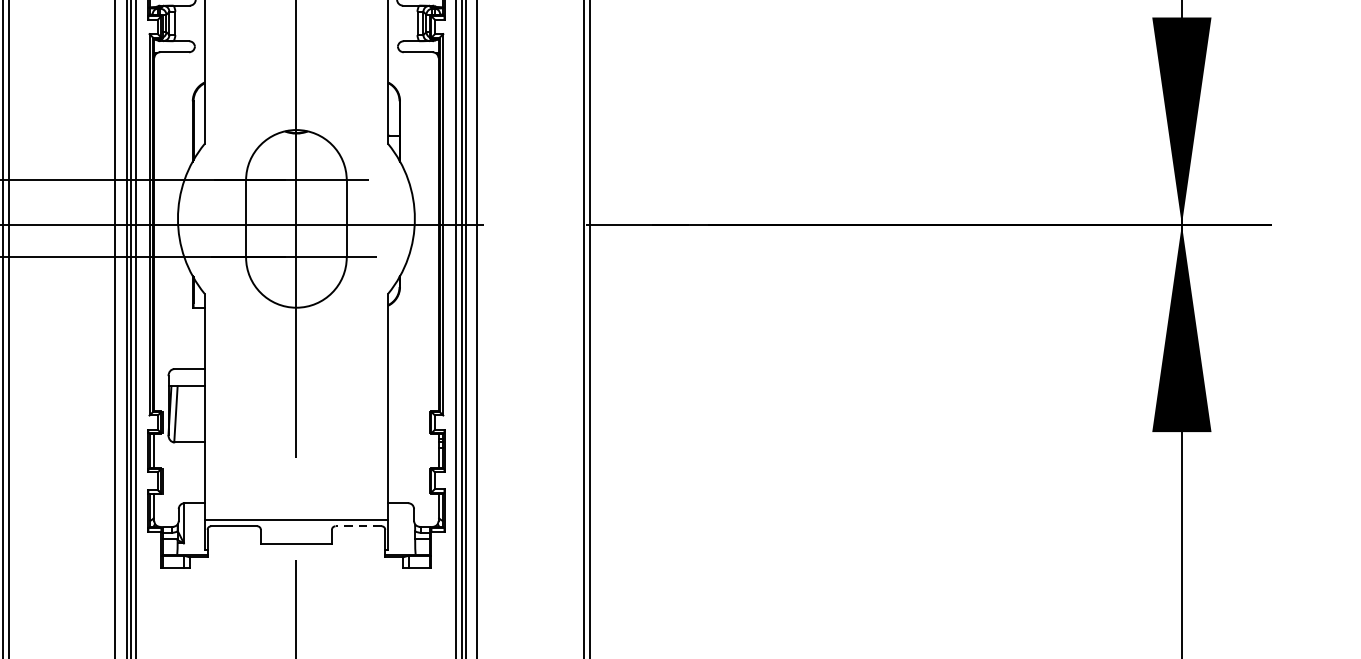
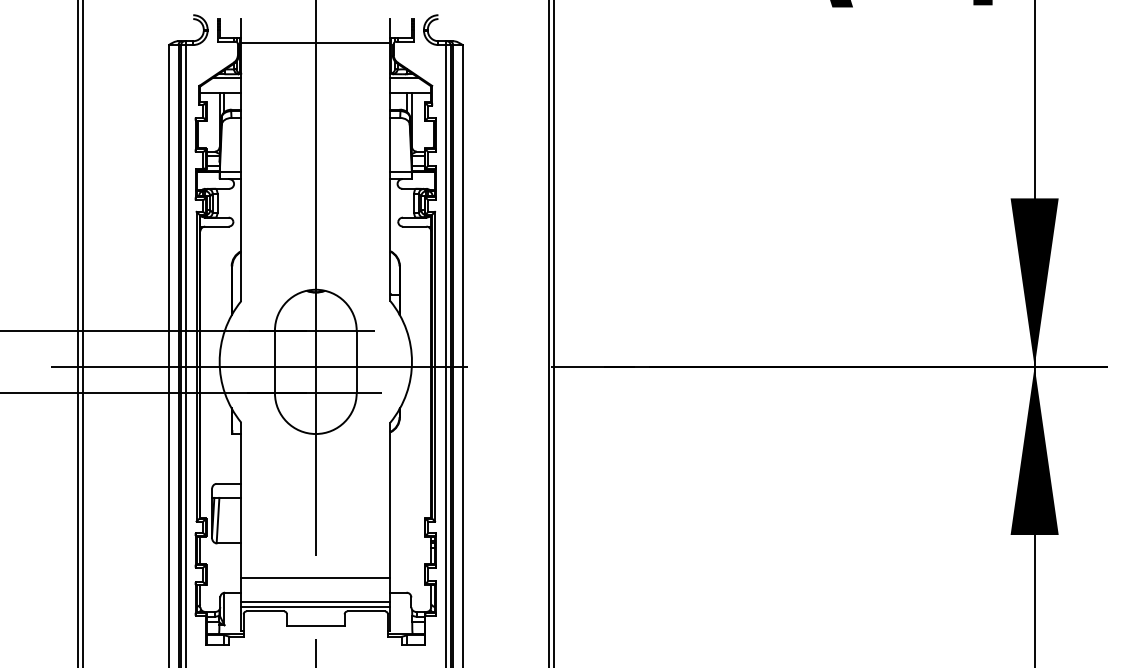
line: (296, 484) -> (315, 577), added
line: (296, 514) -> (315, 601), added
line: (358, 526) -> (366, 611), dashed -> solid

